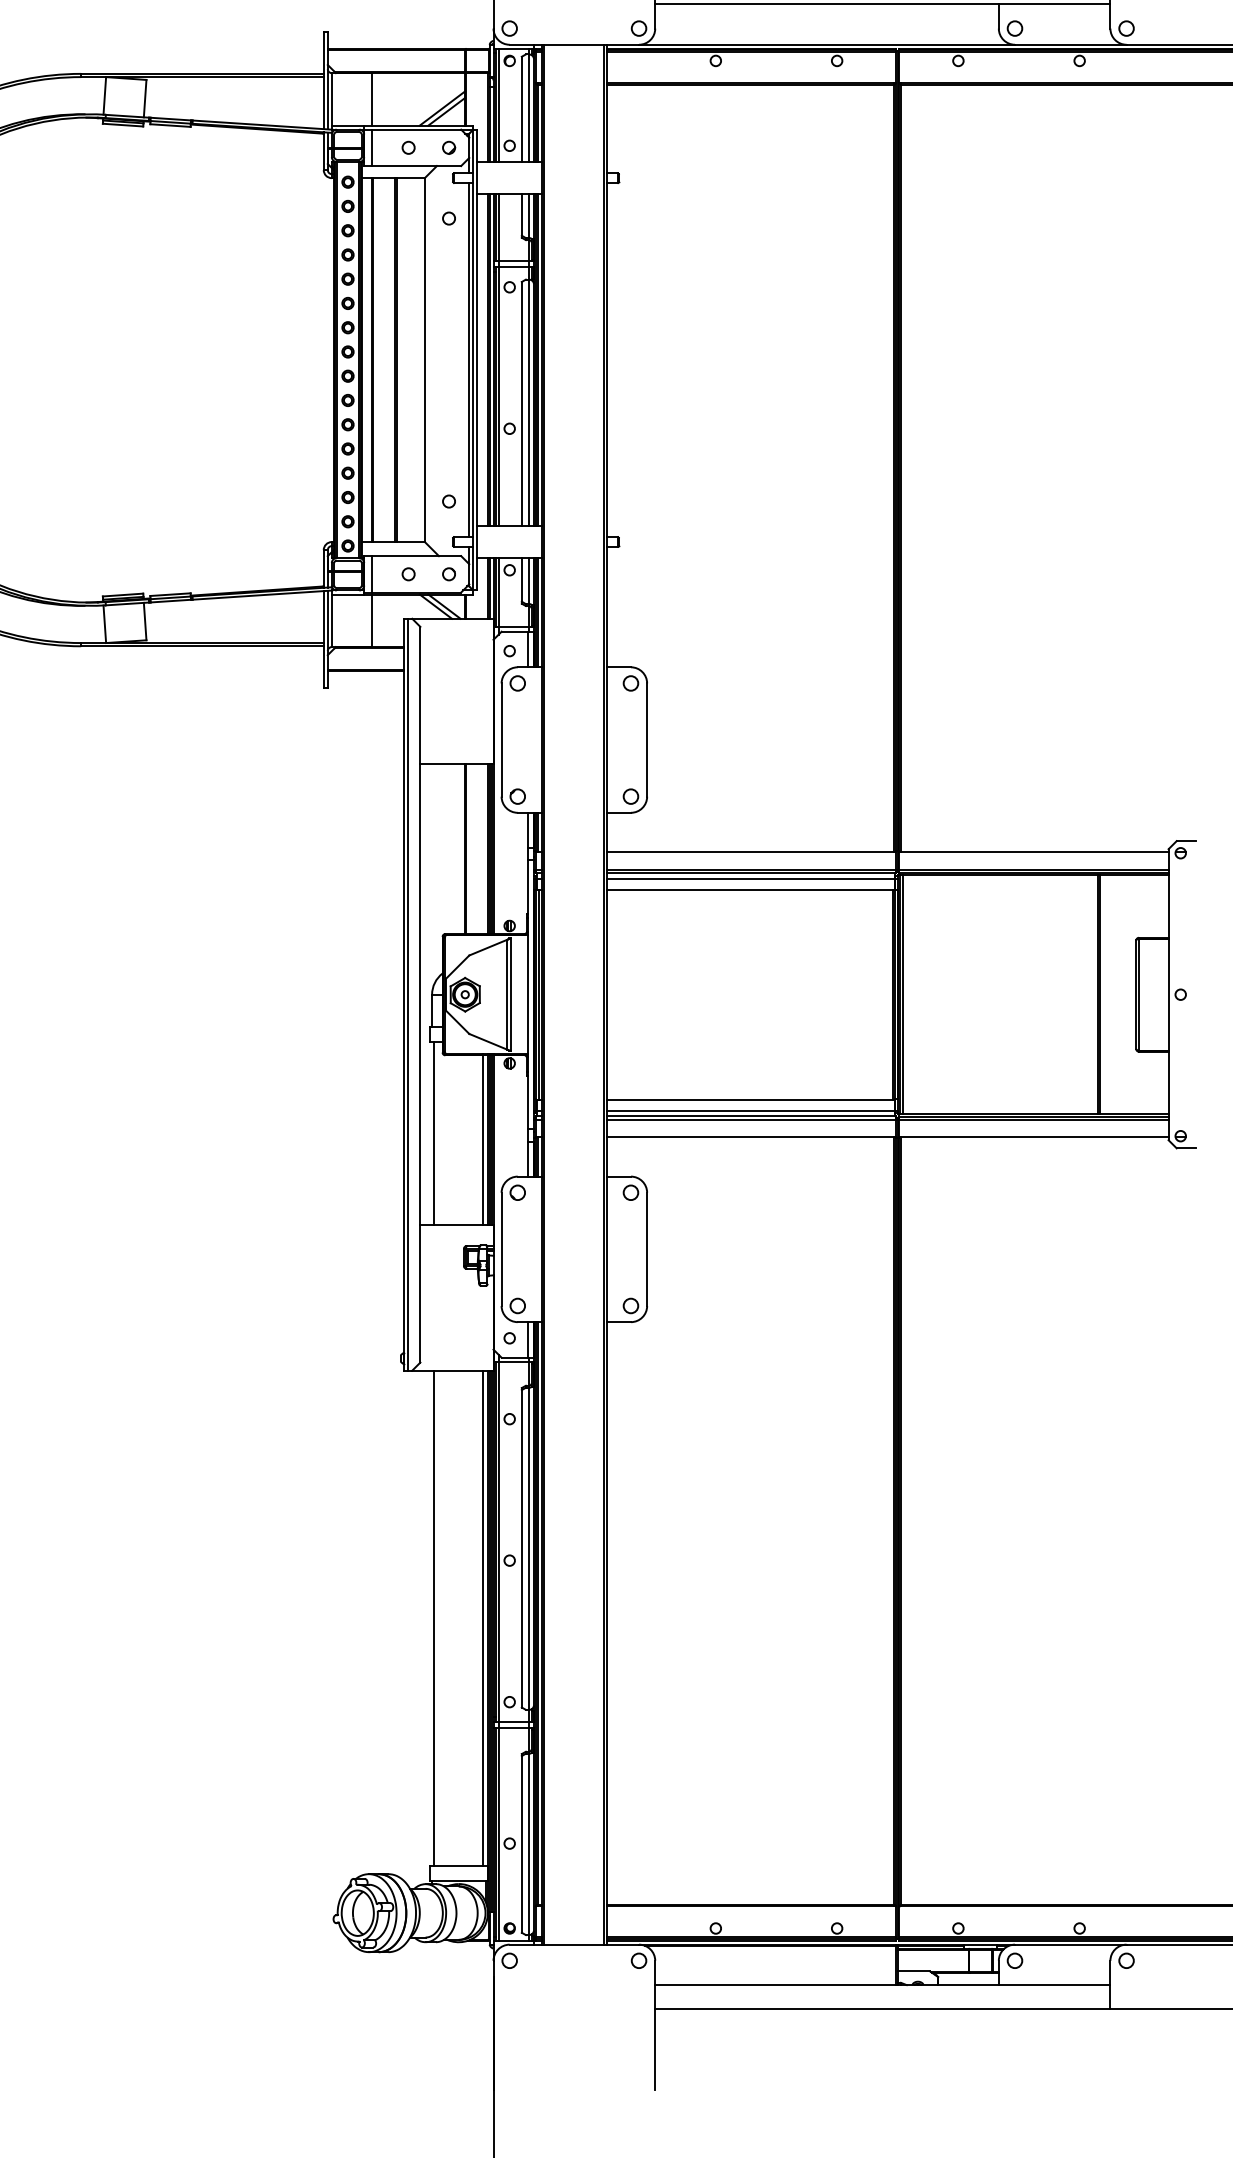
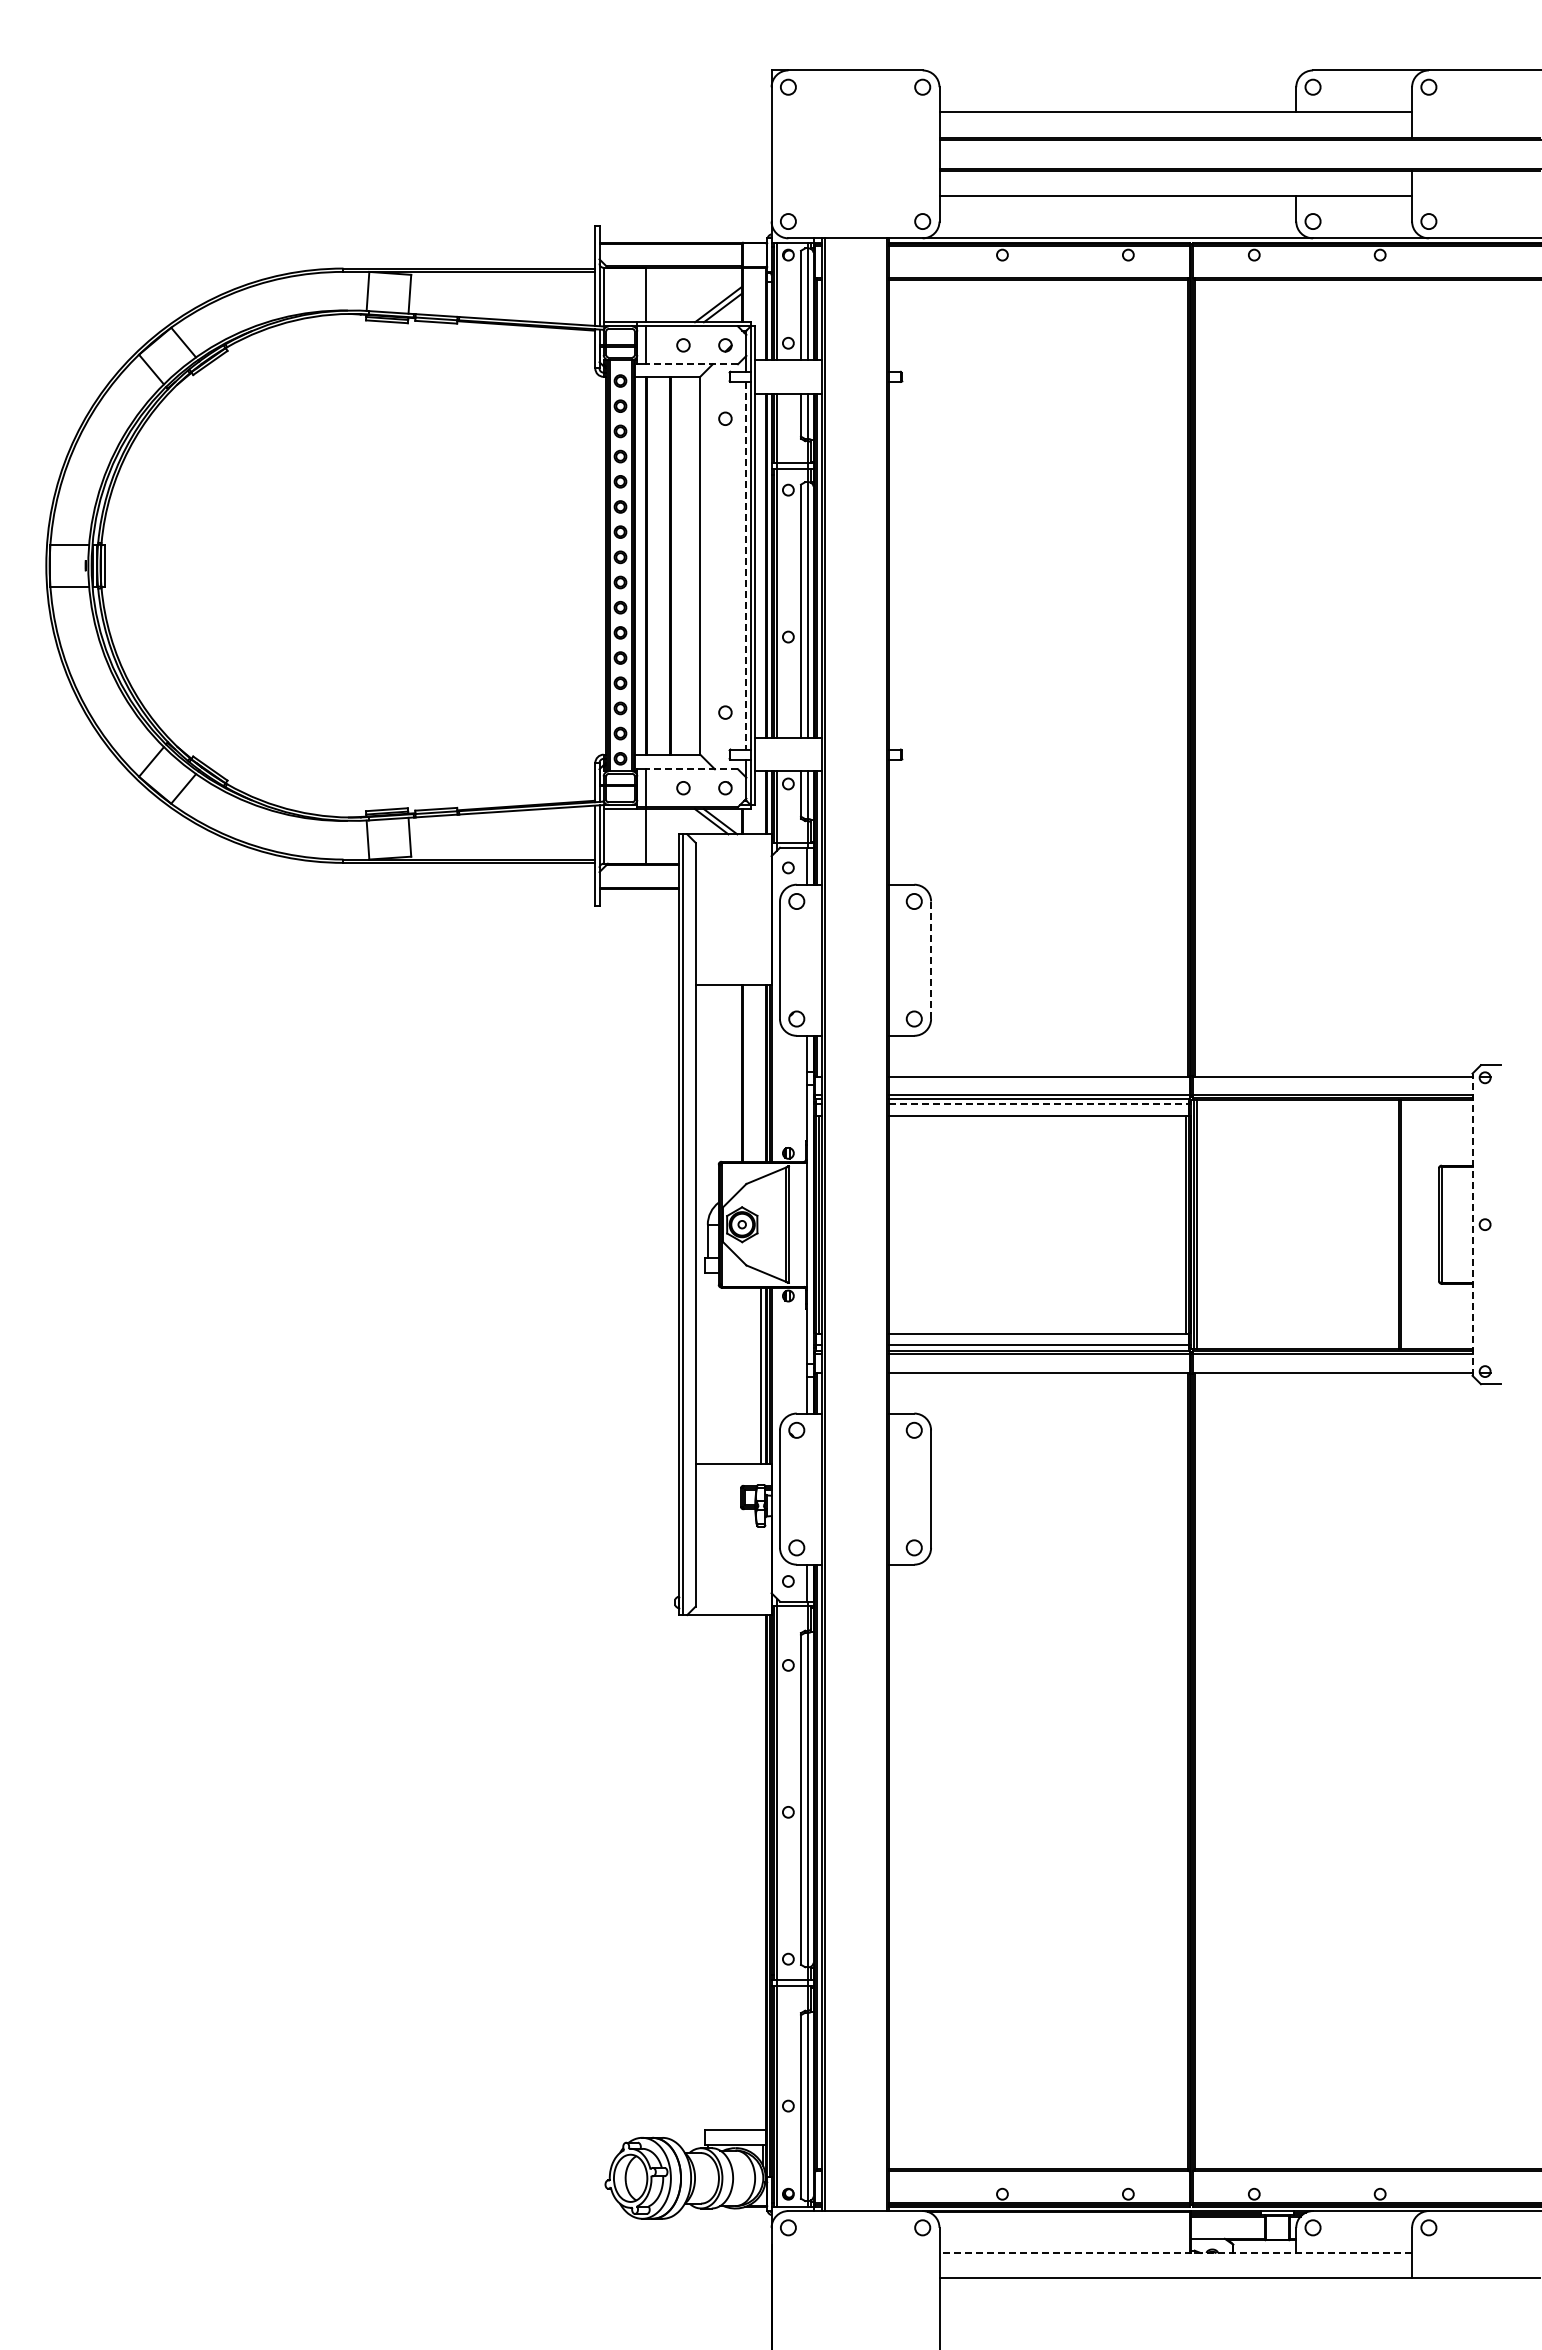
line: (416, 166) -> (691, 364), solid -> dashed
line: (469, 359) -> (746, 565), solid -> dashed
line: (416, 556) -> (691, 769), solid -> dashed
line: (647, 740) -> (931, 960), solid -> dashed
line: (750, 878) -> (1038, 1104), solid -> dashed
line: (1168, 994) -> (1472, 1224), solid -> dashed
line: (434, 1133) -> (710, 1368), removed
line: (434, 1618) -> (710, 1872), removed
line: (482, 1618) -> (760, 1872), removed
line: (882, 1985) -> (1175, 2253), solid -> dashed

